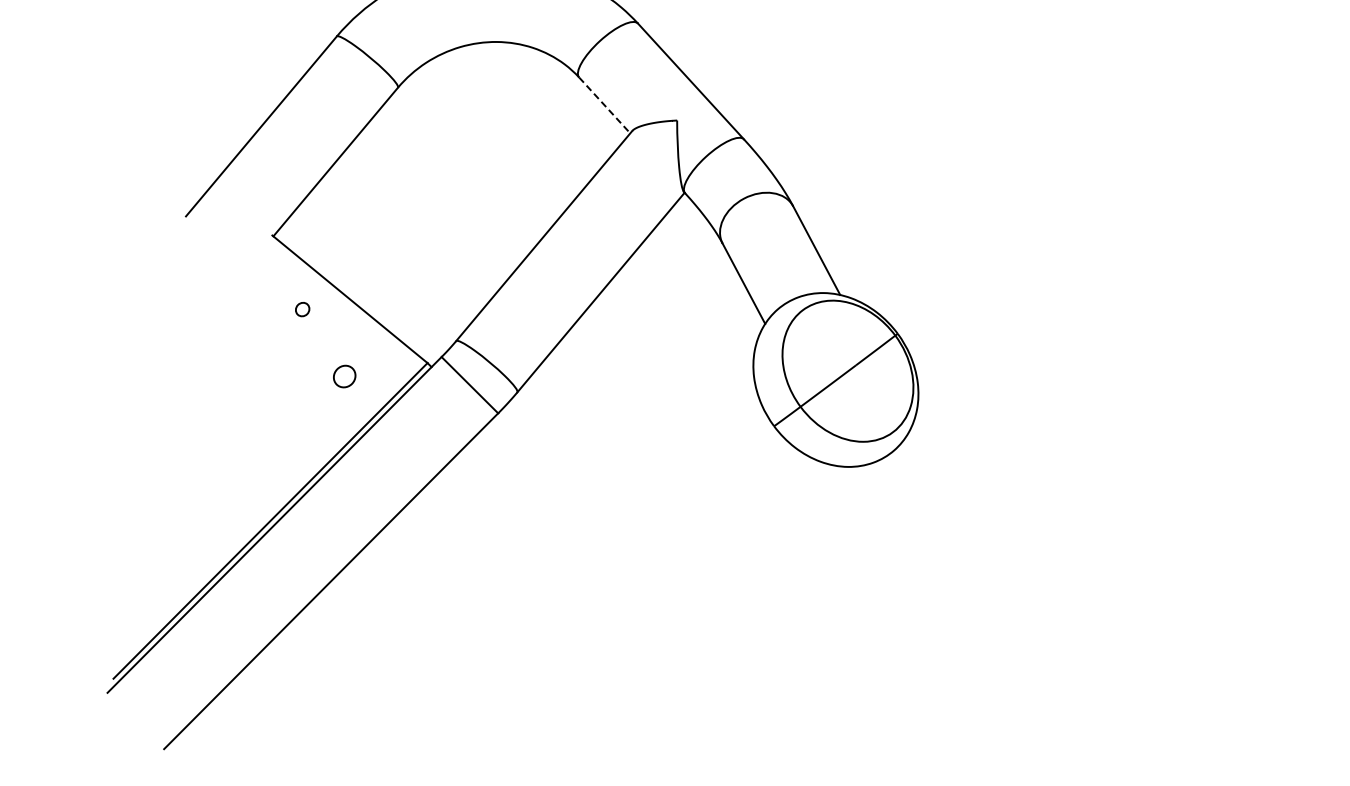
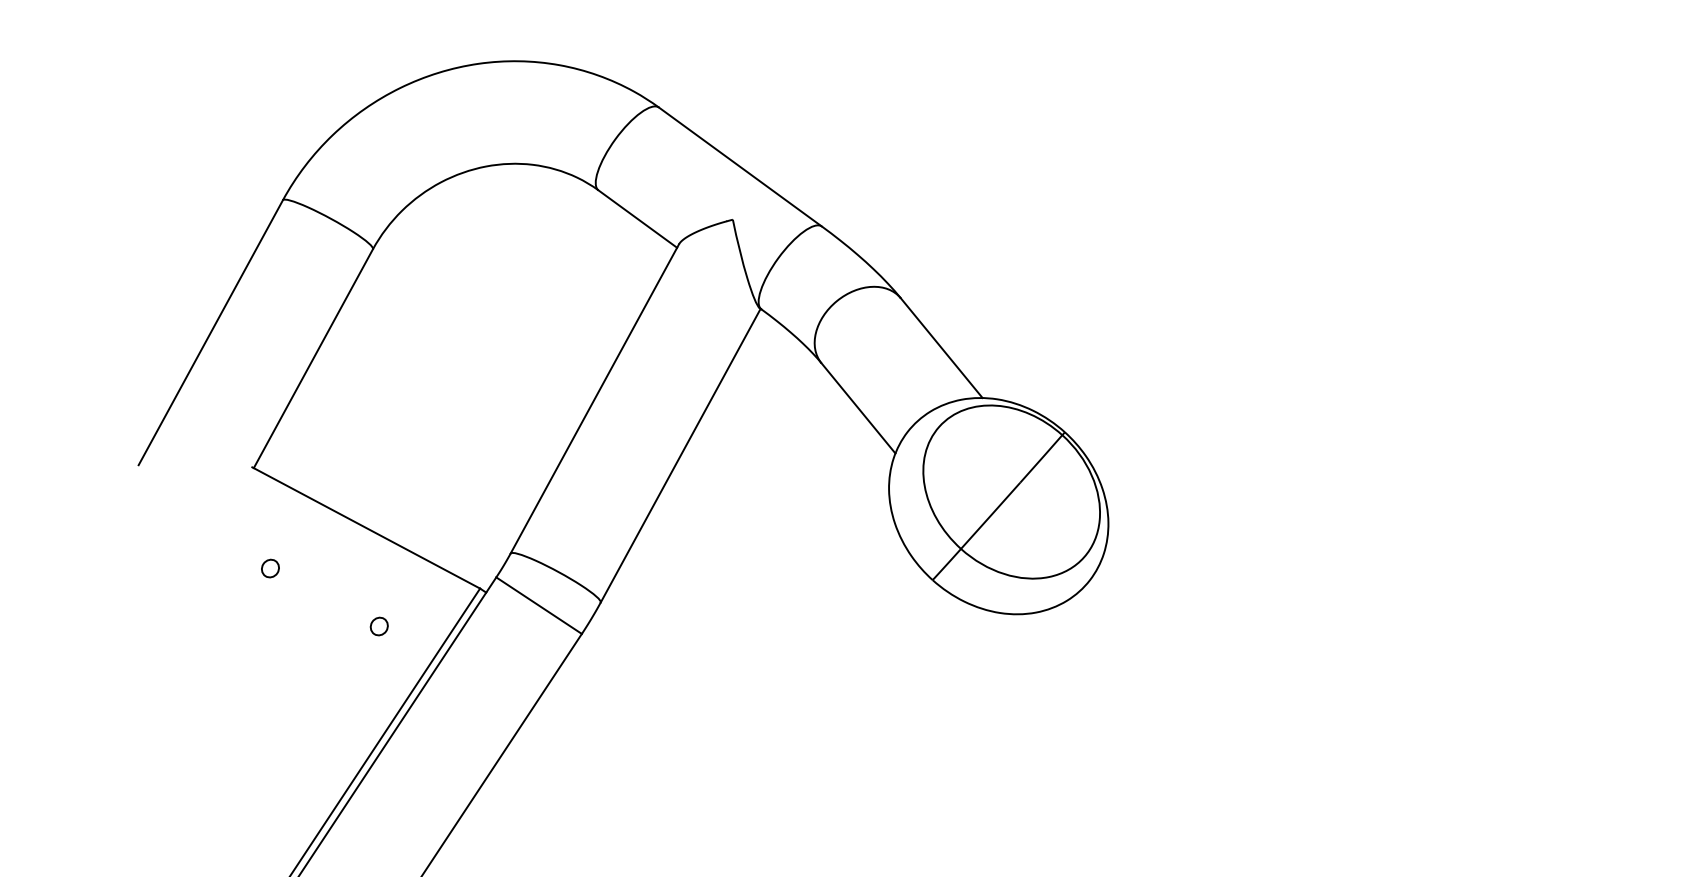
line: (604, 105) -> (637, 219), dashed -> solid
part: (302, 309) -> (270, 568), moved
part: (344, 376) -> (378, 626), size x0.62

